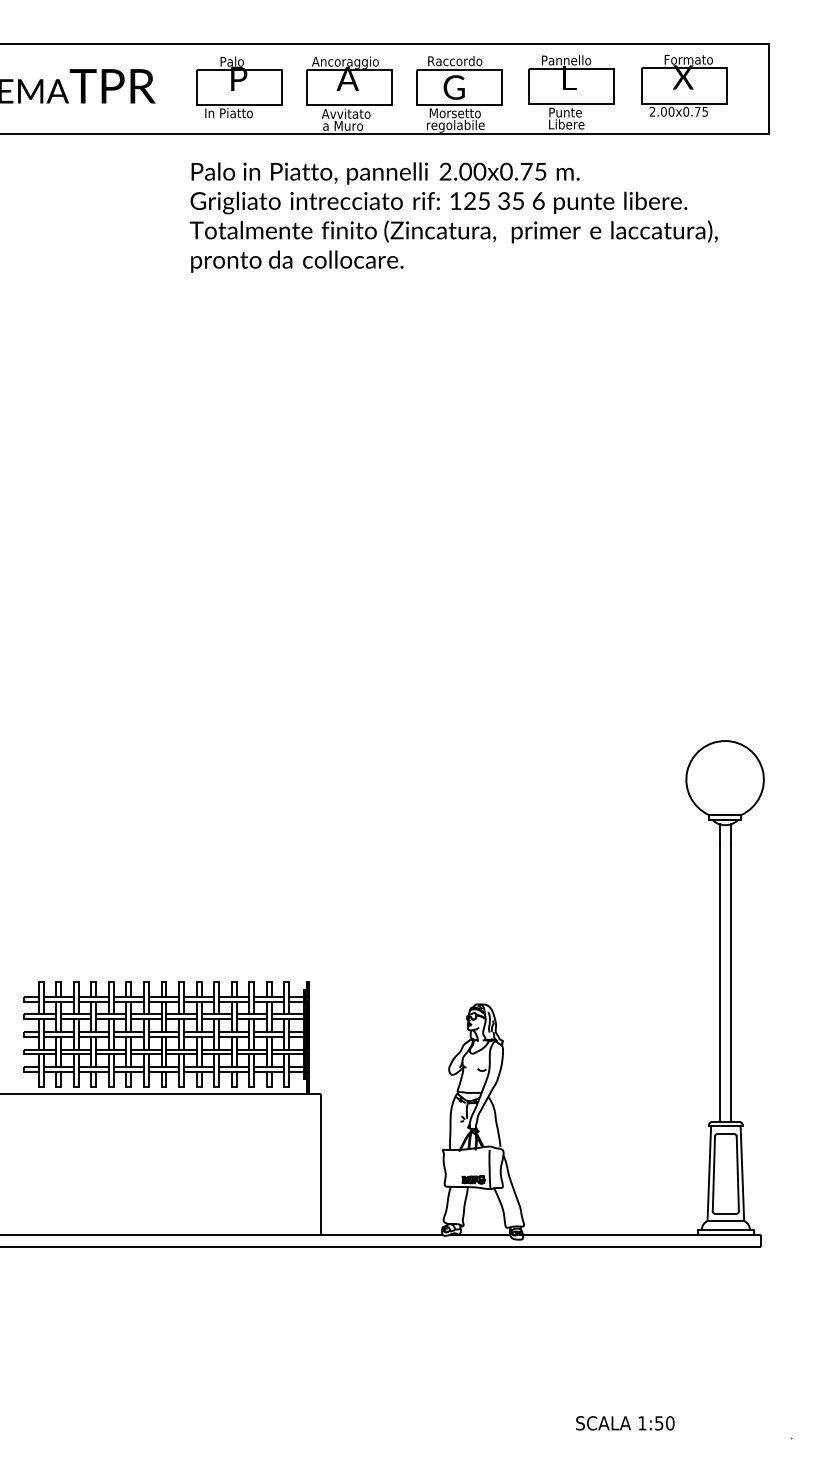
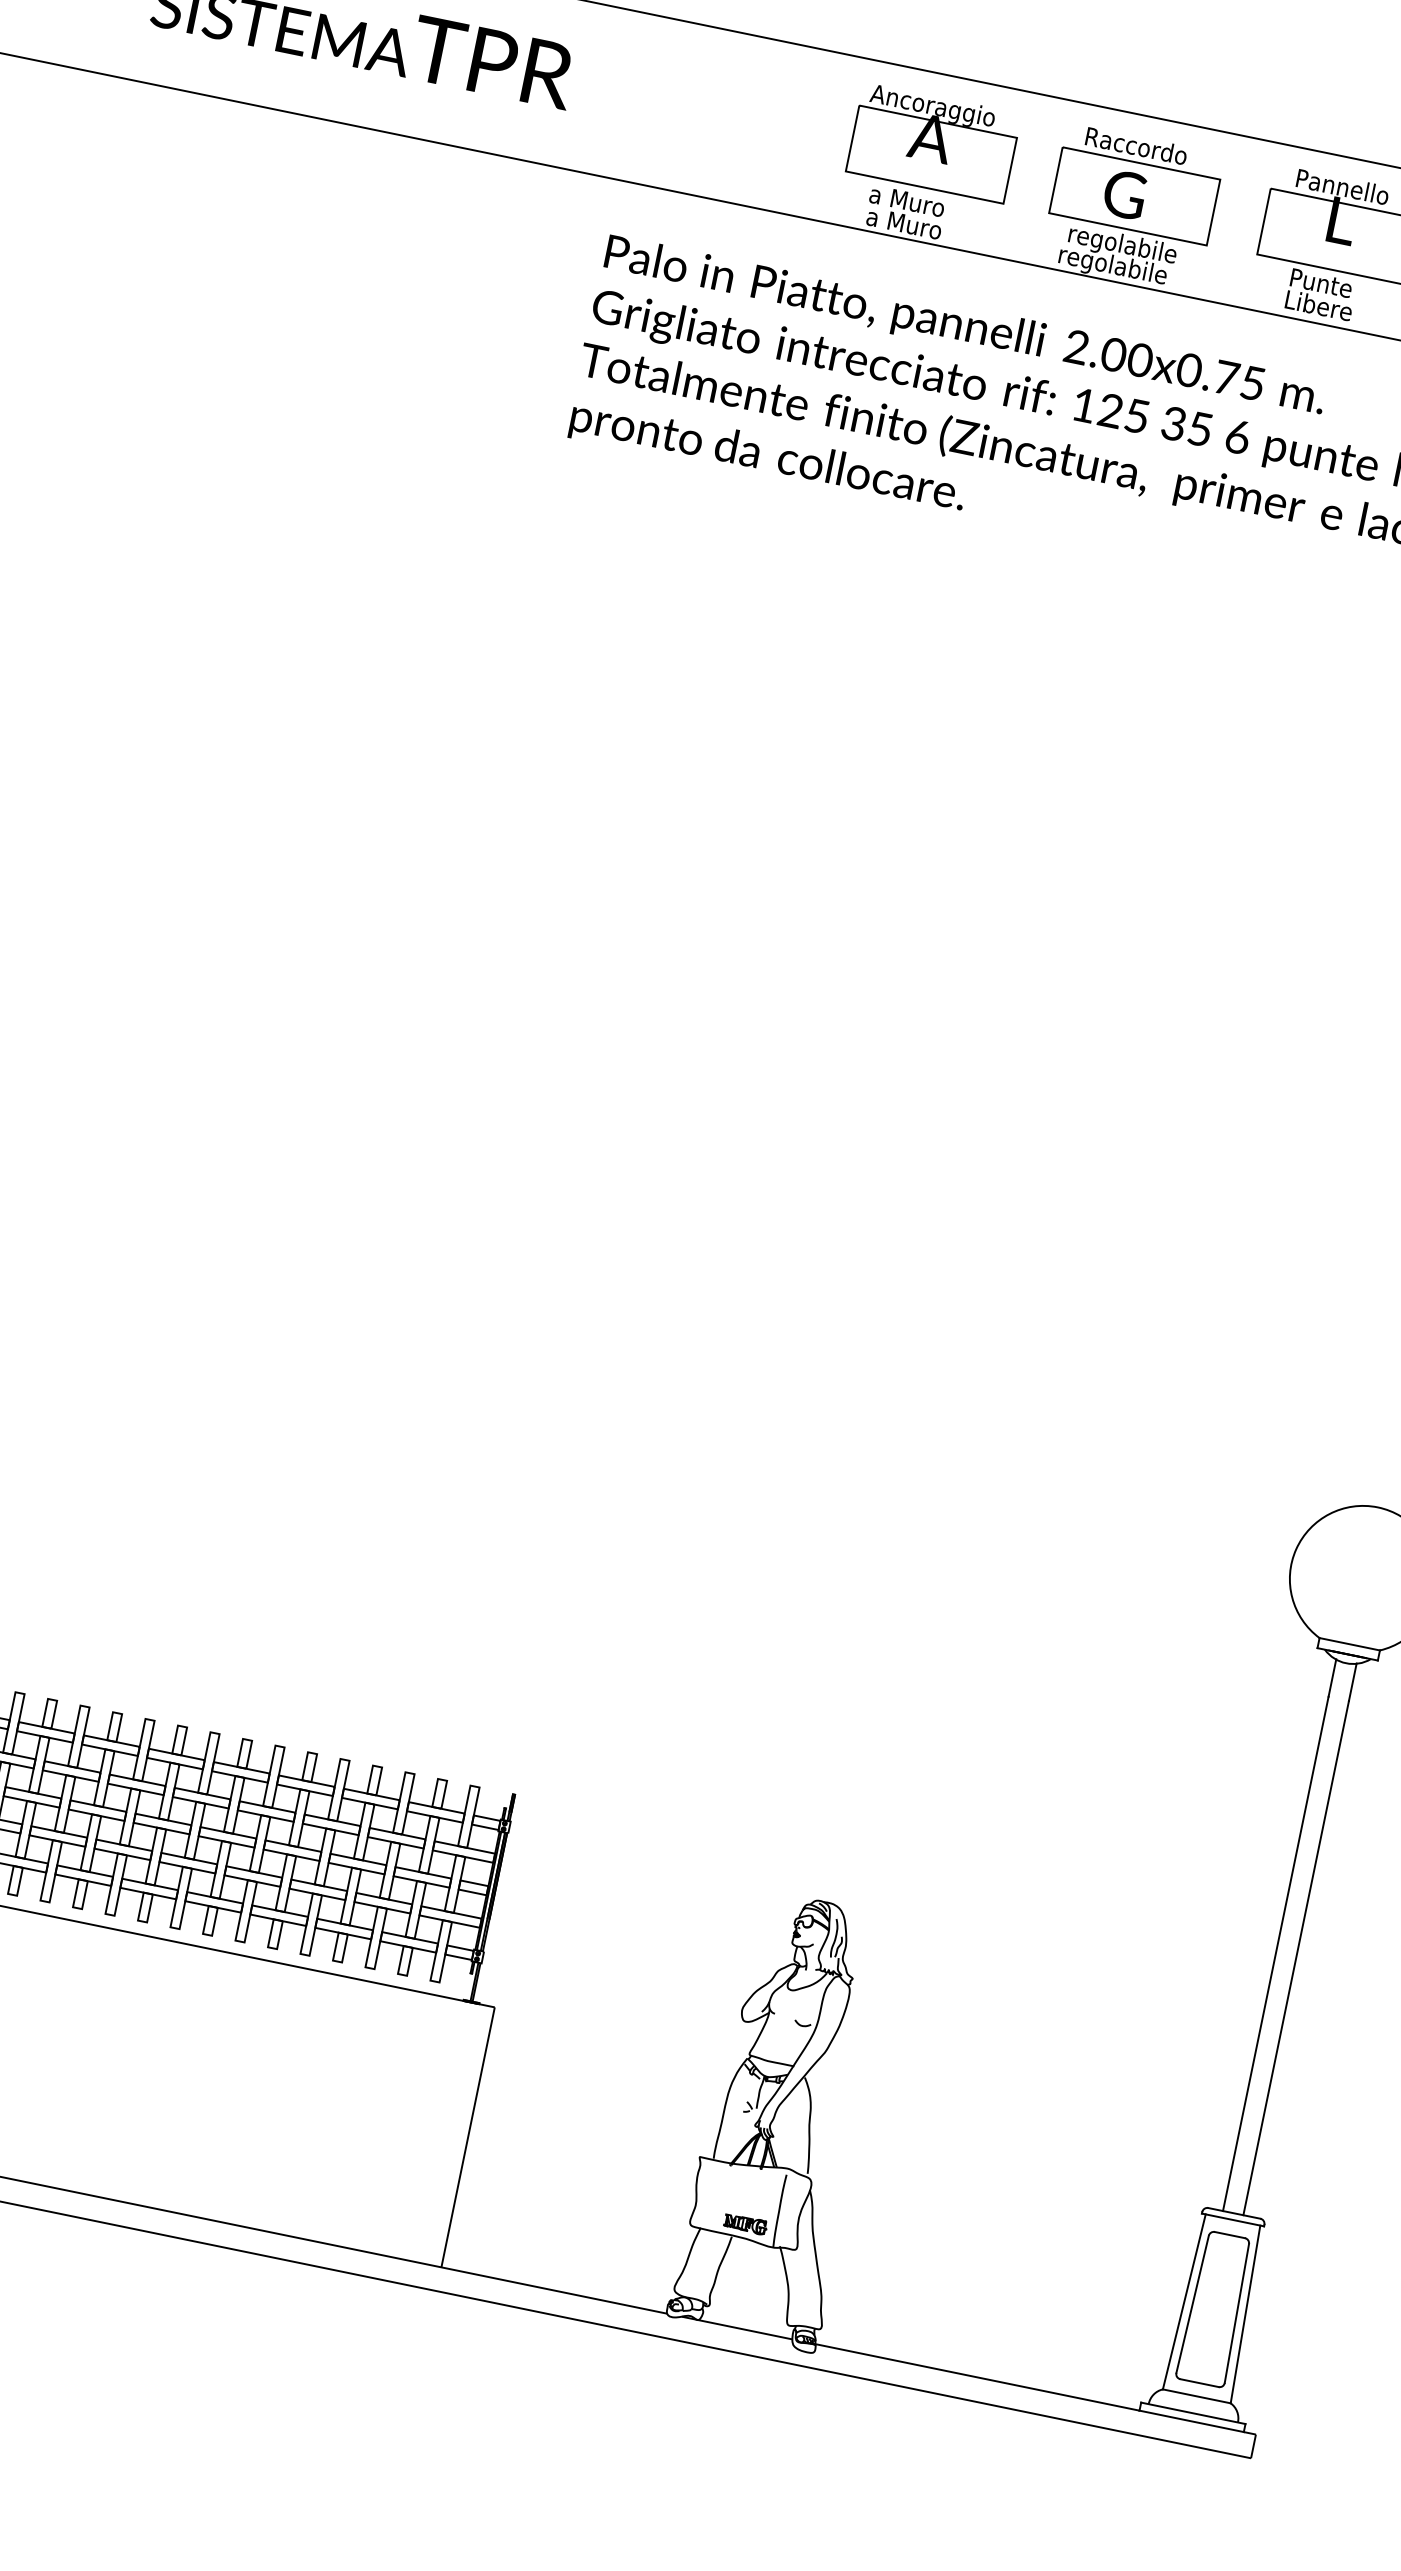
part: (239, 87) -> (727, 112), removed
text: (345, 113) -> (913, 201), Avvitato -> a Muro
text: (458, 114) -> (1122, 246), Morsetto -> regolabile

